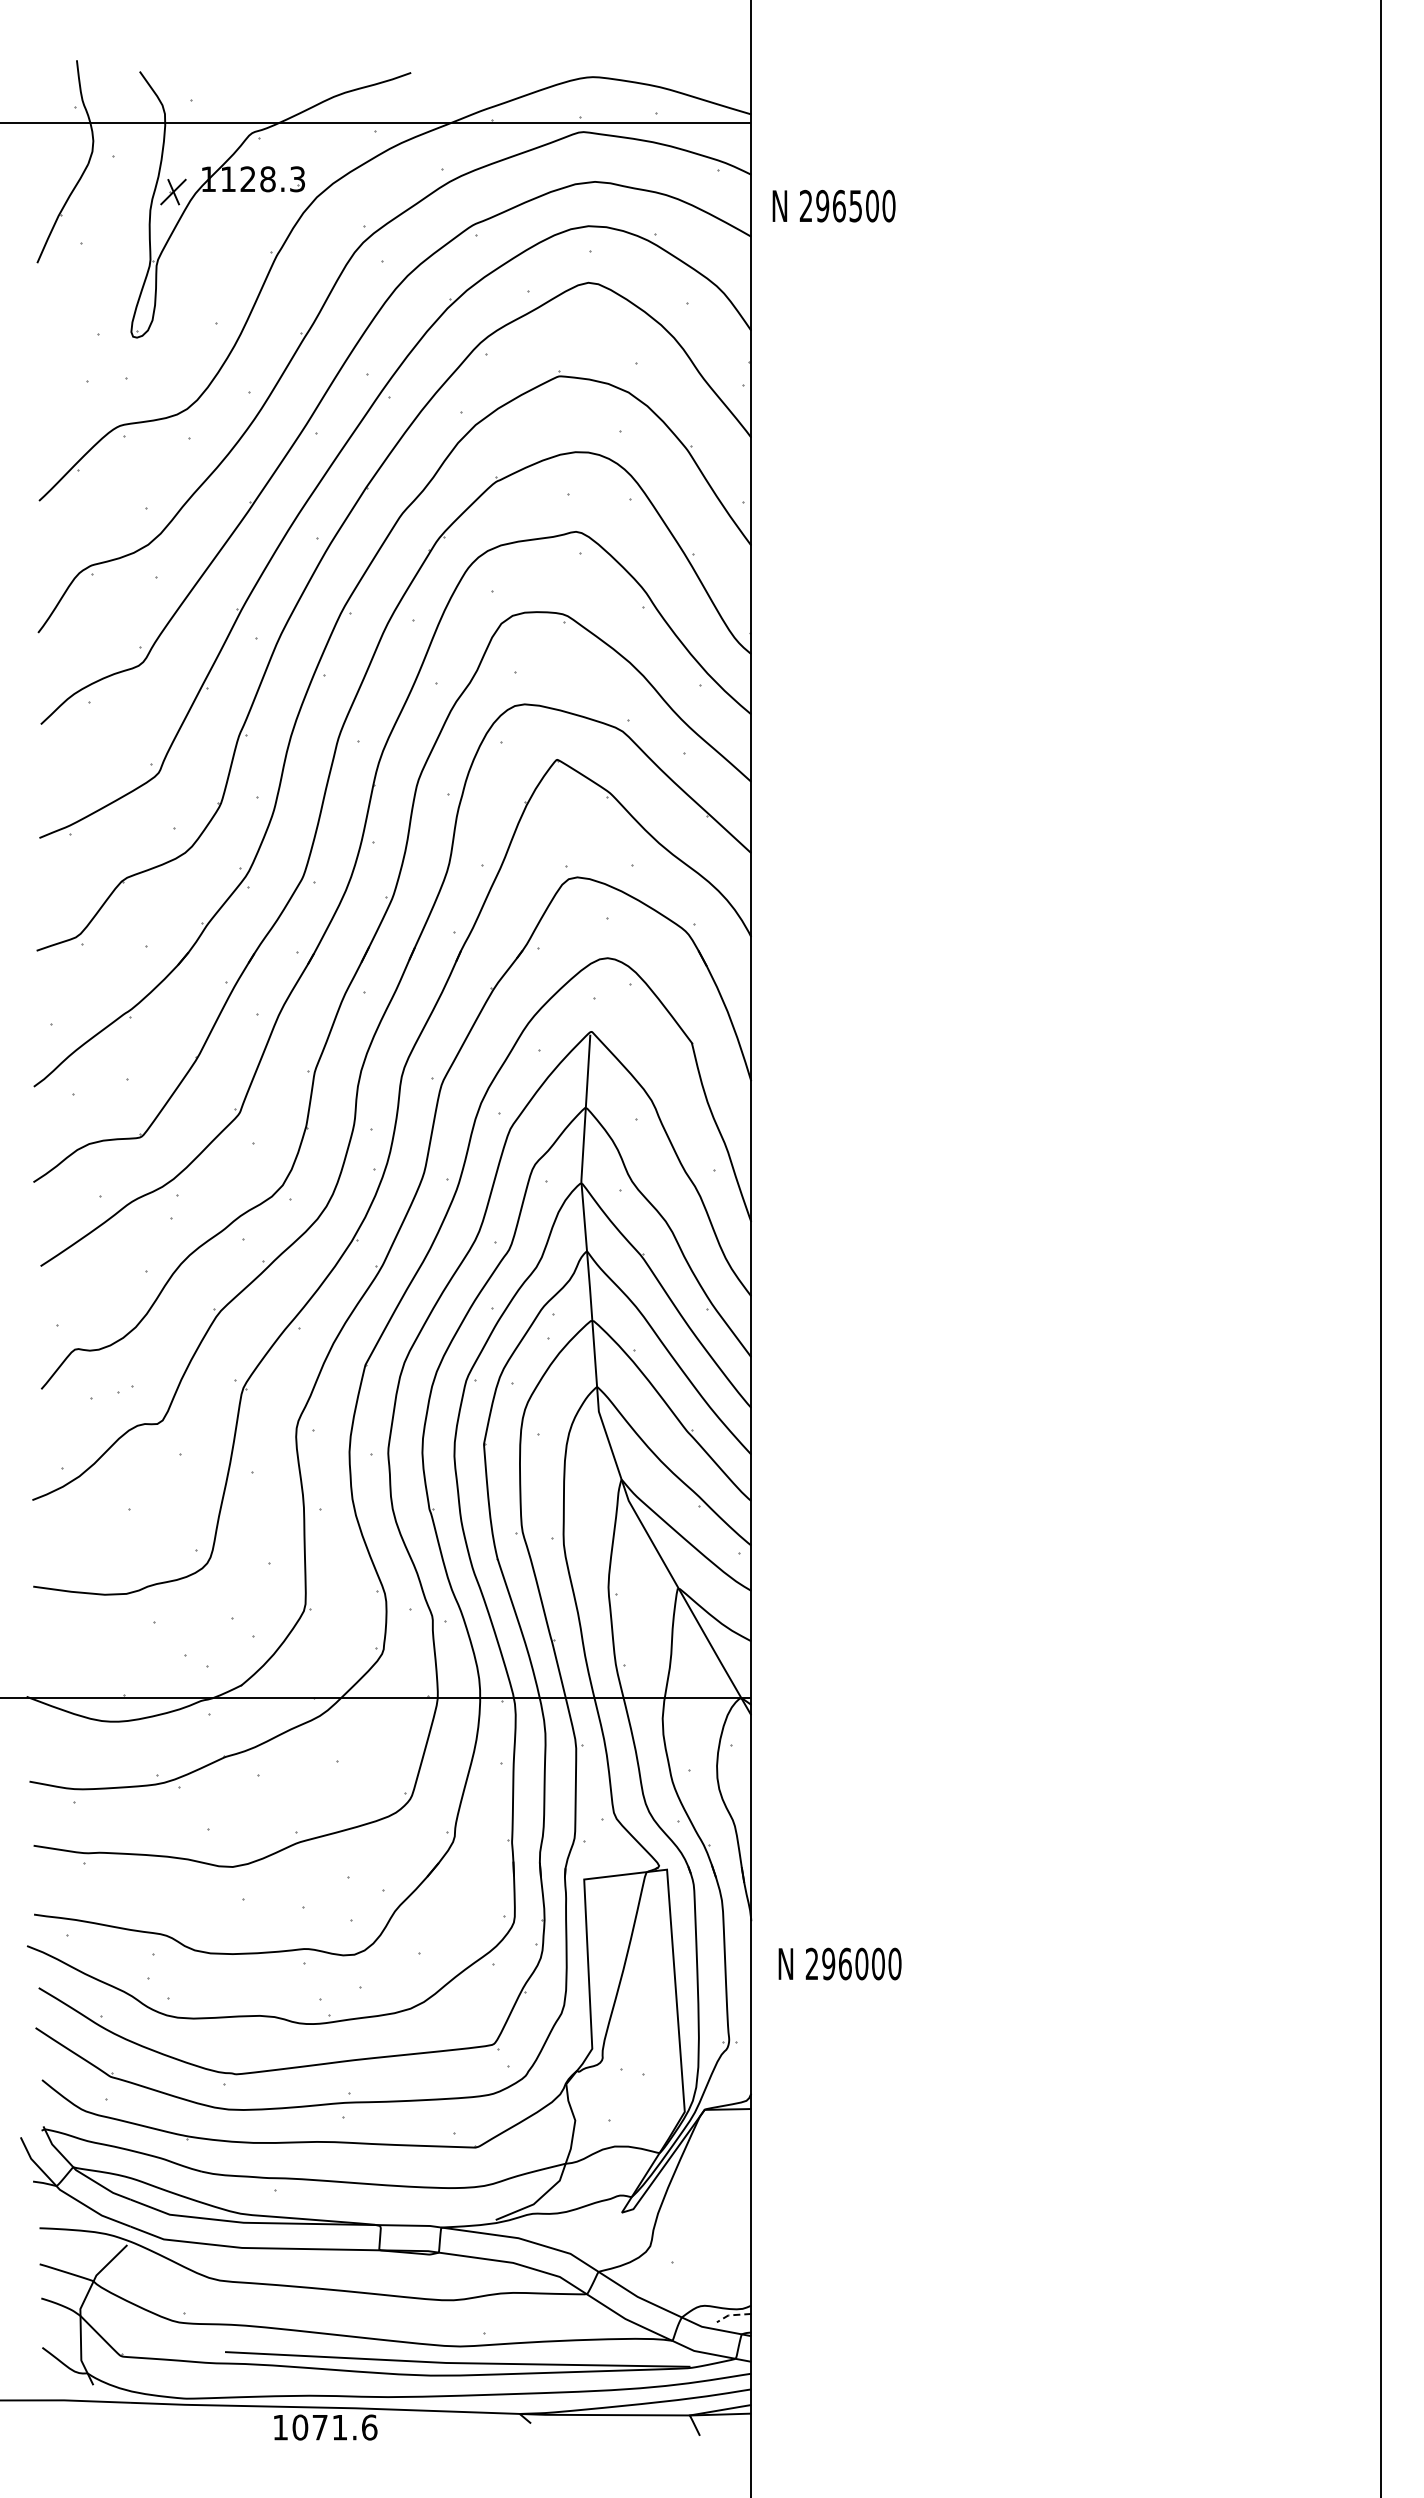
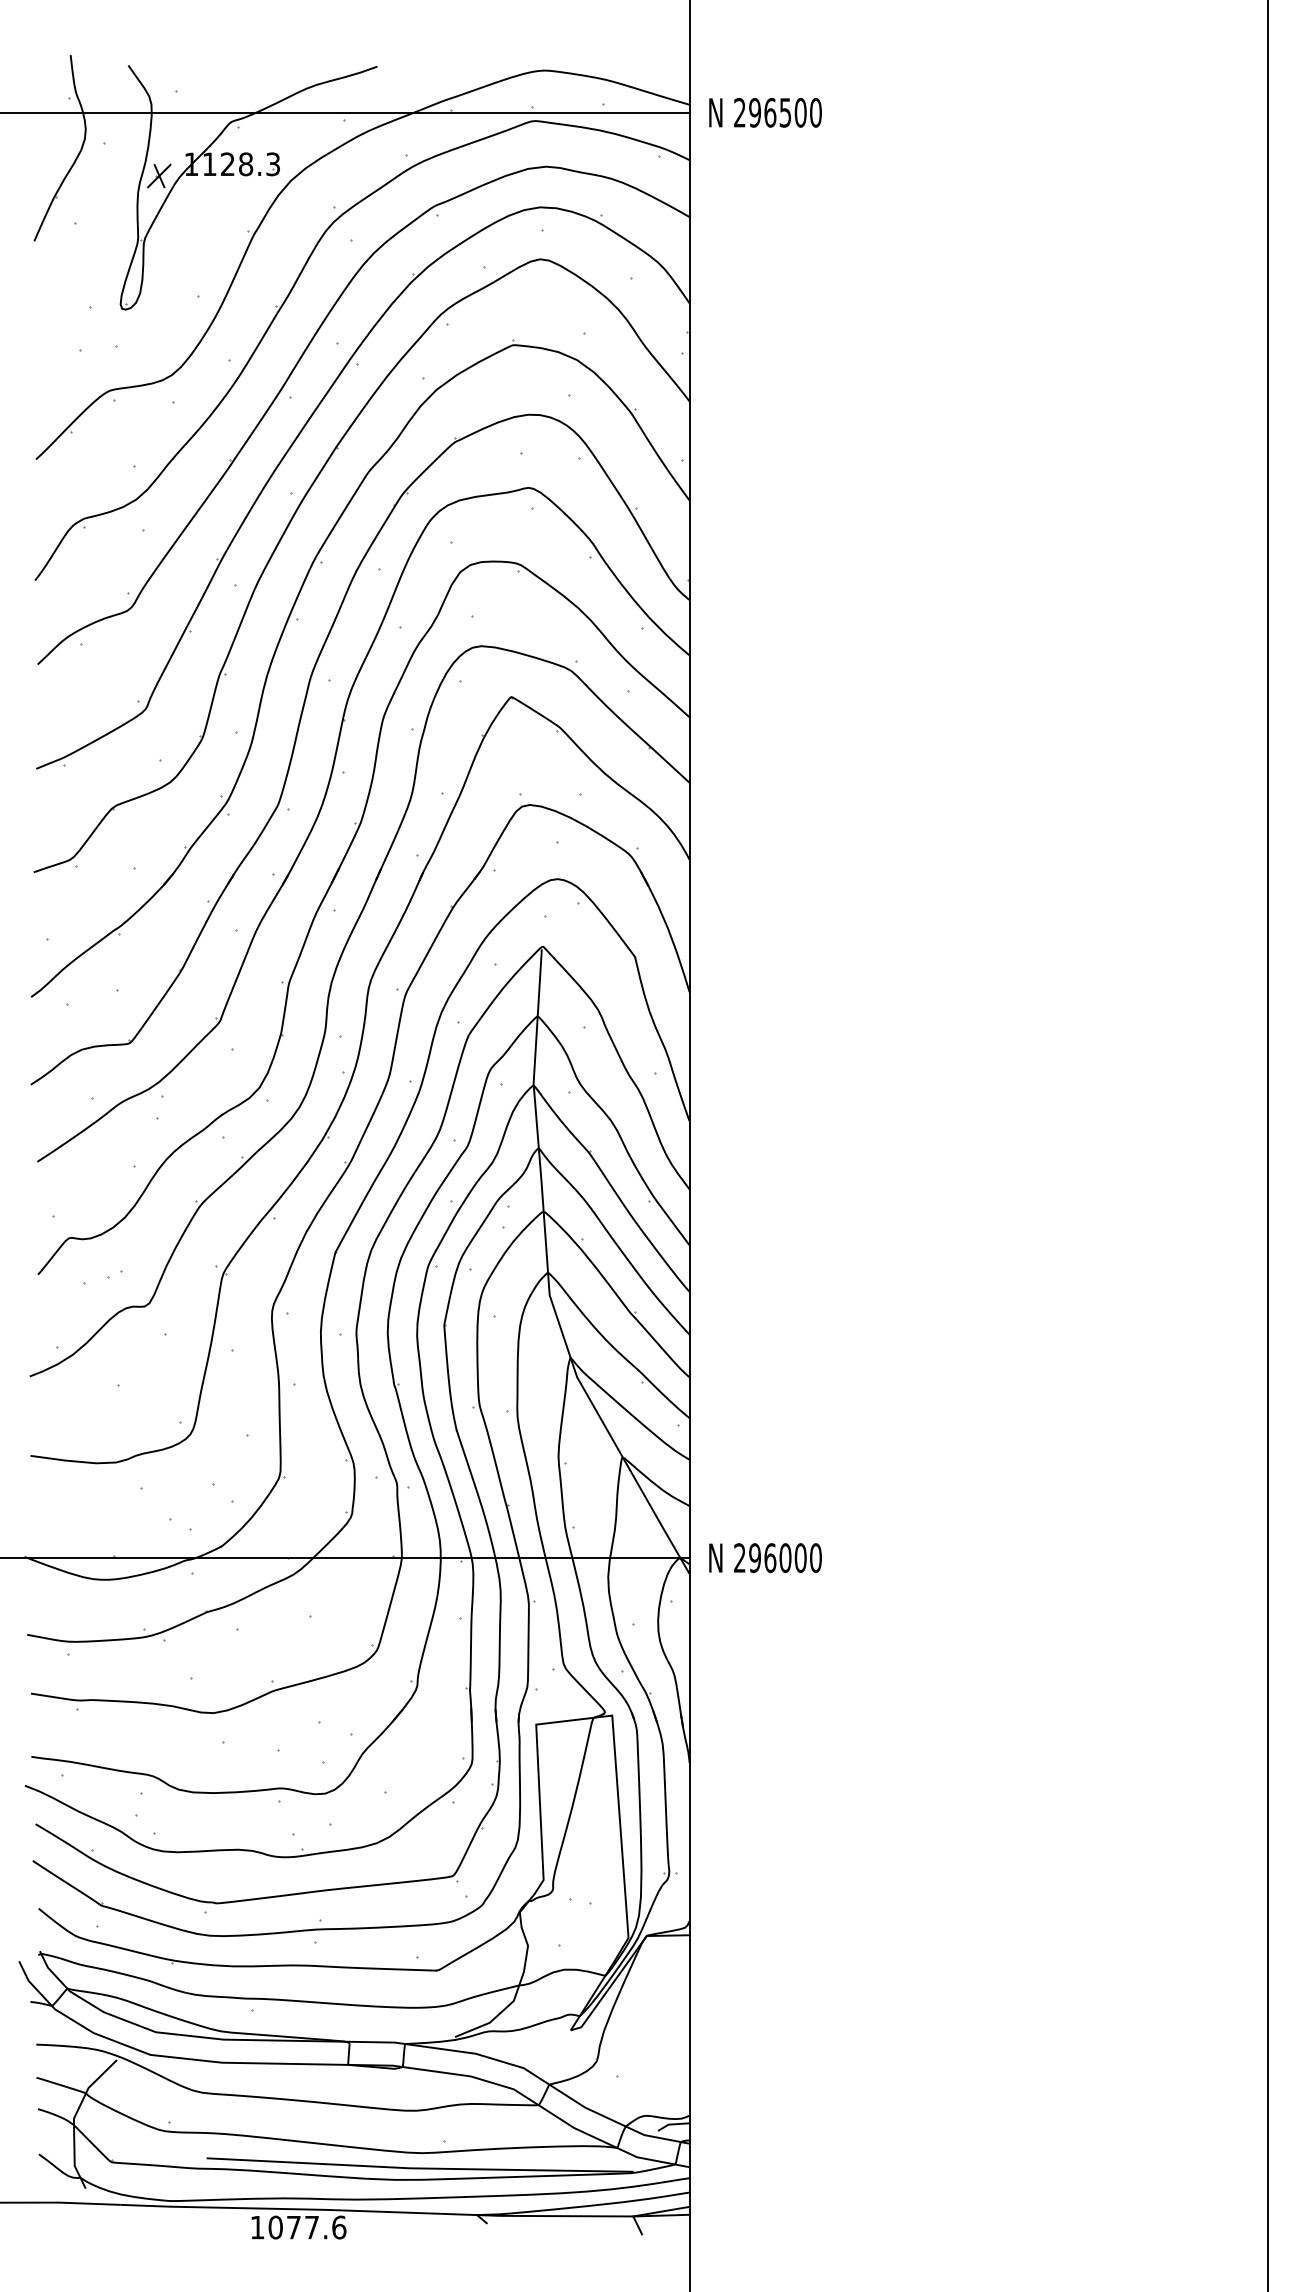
text: (833, 205) -> (765, 112), moved
text: (839, 1963) -> (765, 1557), moved
line: (732, 2315) -> (672, 2124), dashed -> solid
text: (339, 2427) -> (311, 2227), 1071.6 -> 1077.6

